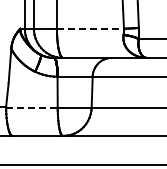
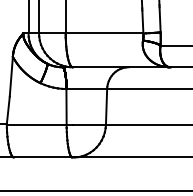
line: (90, 28) -> (104, 33), dashed -> solid
line: (31, 107) -> (36, 124), dashed -> solid

